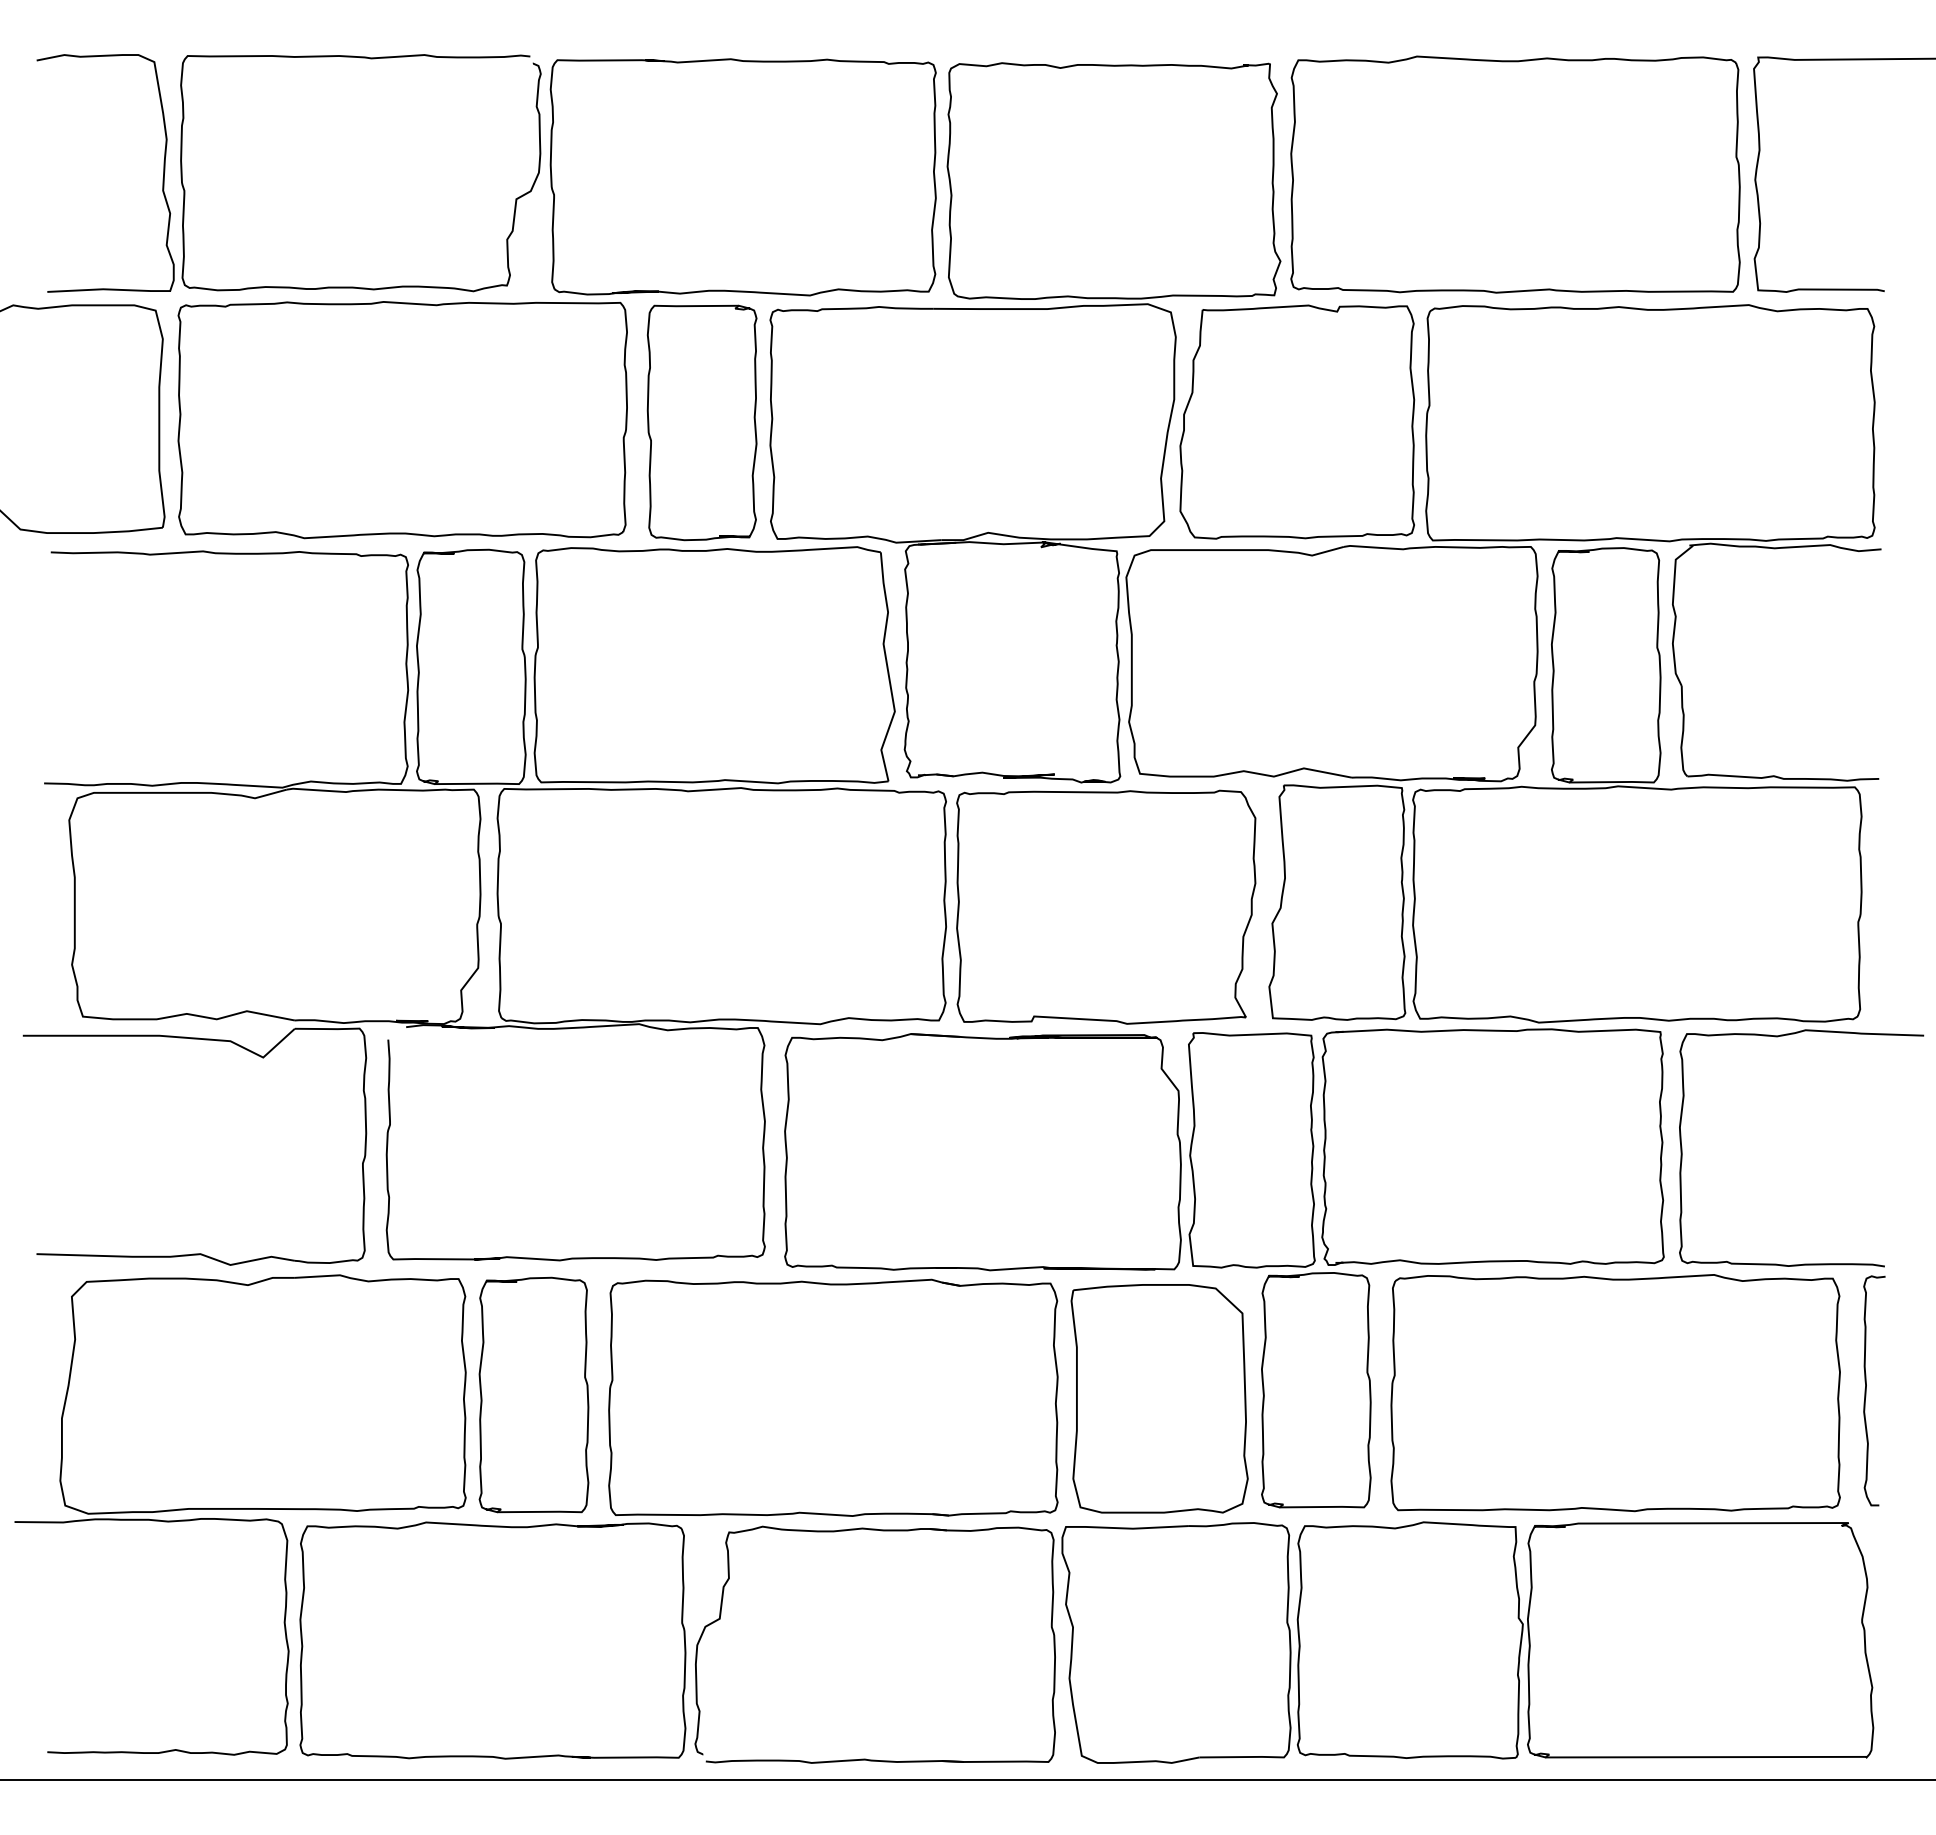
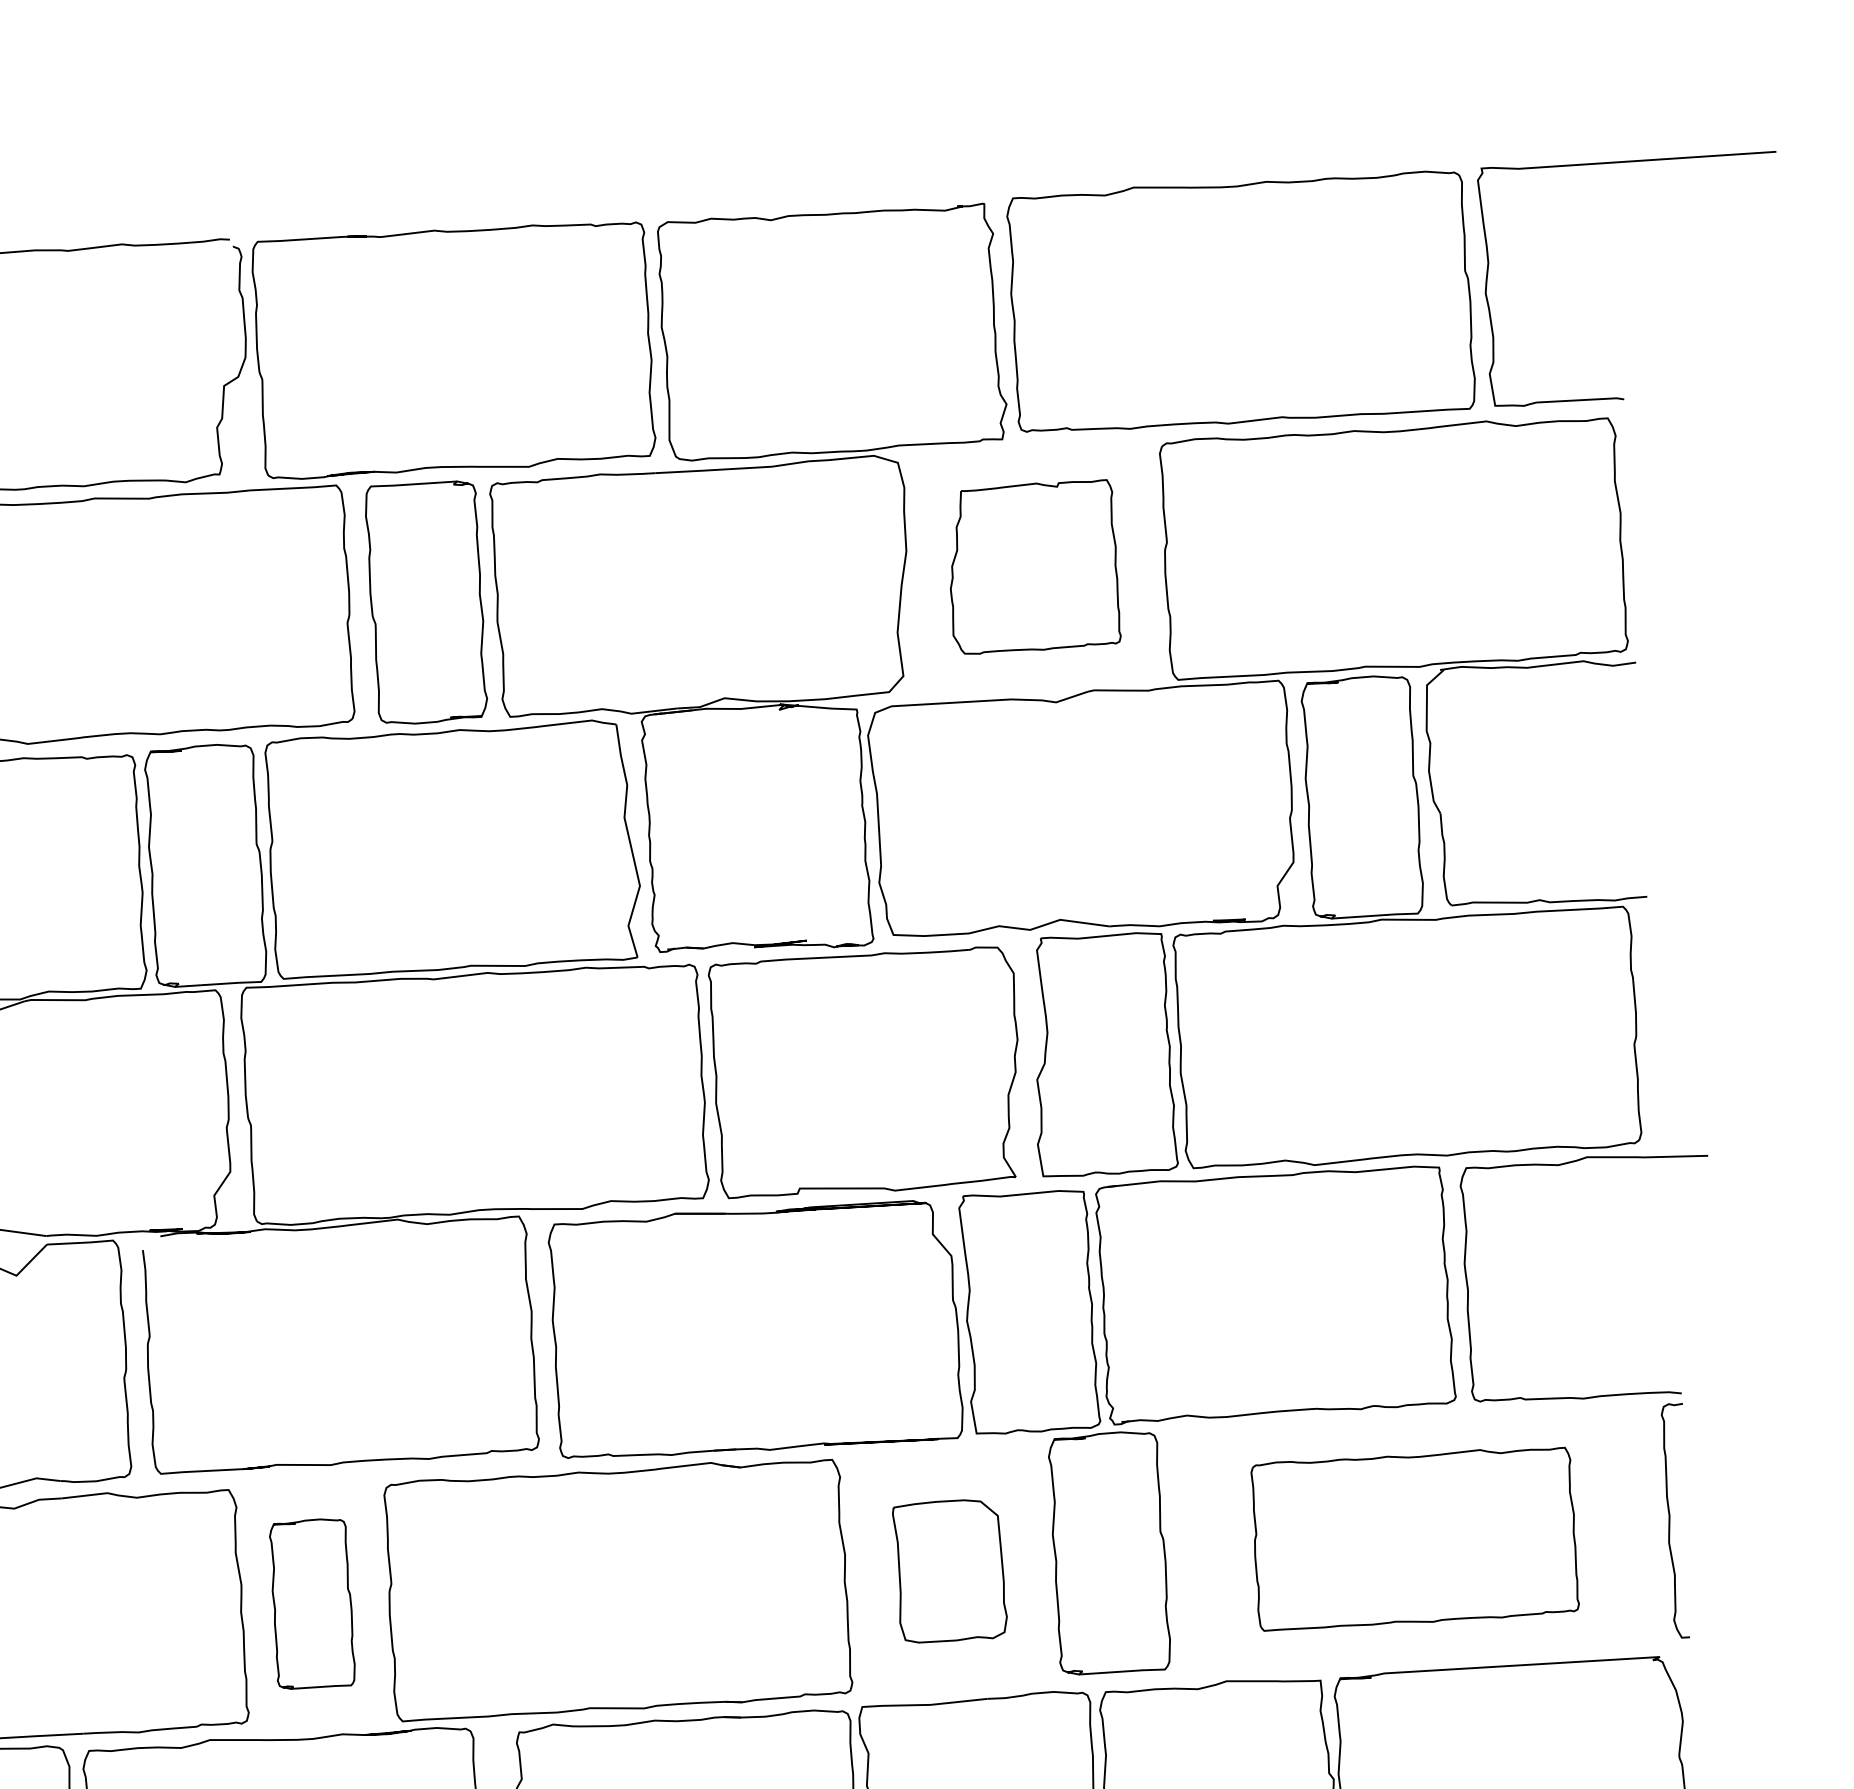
part: (1297, 421) -> (1033, 566), size x0.7
part: (1615, 1393) -> (1414, 1538), size x0.7
part: (533, 1394) -> (311, 1603), size x0.7
part: (1159, 1398) -> (950, 1570), size x0.6

